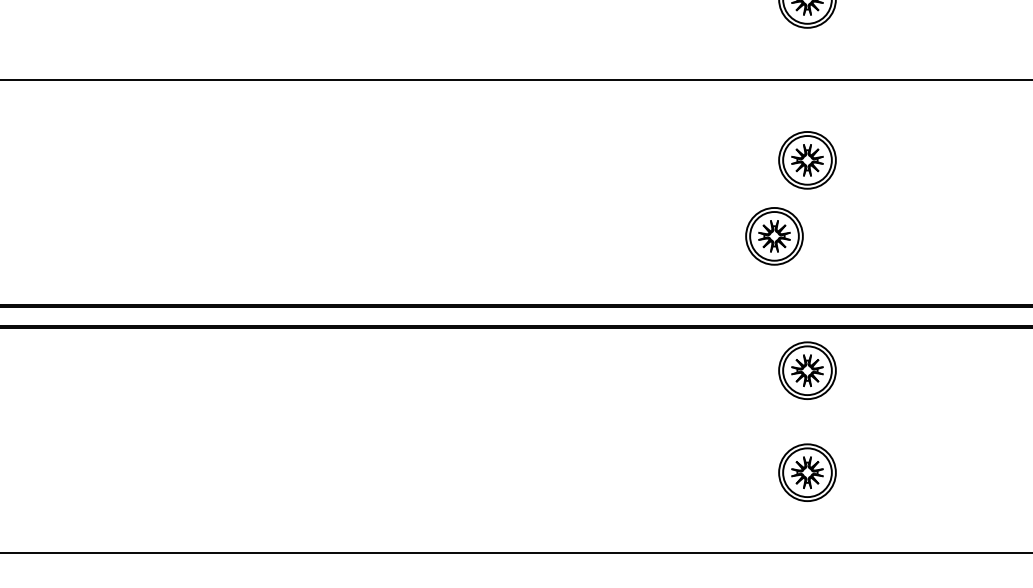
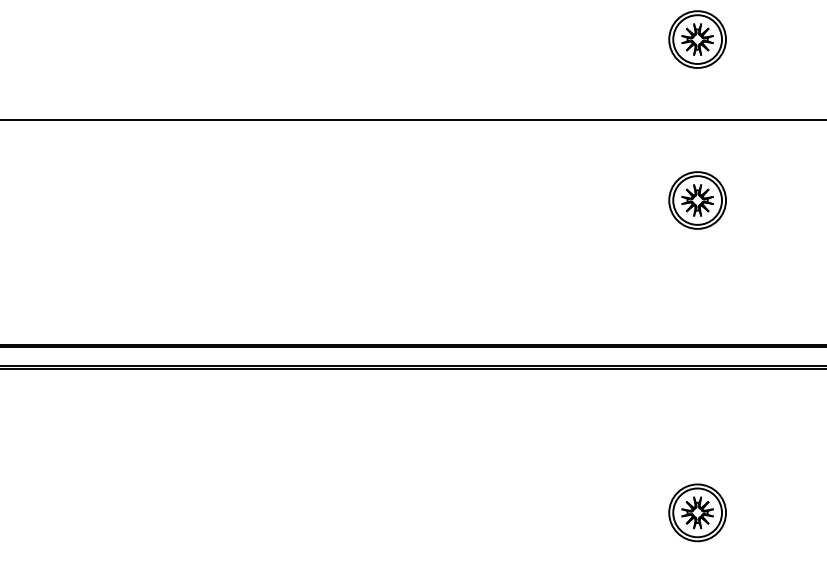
part: (774, 236) -> (664, 276), removed
part: (807, 370) -> (697, 410), removed

